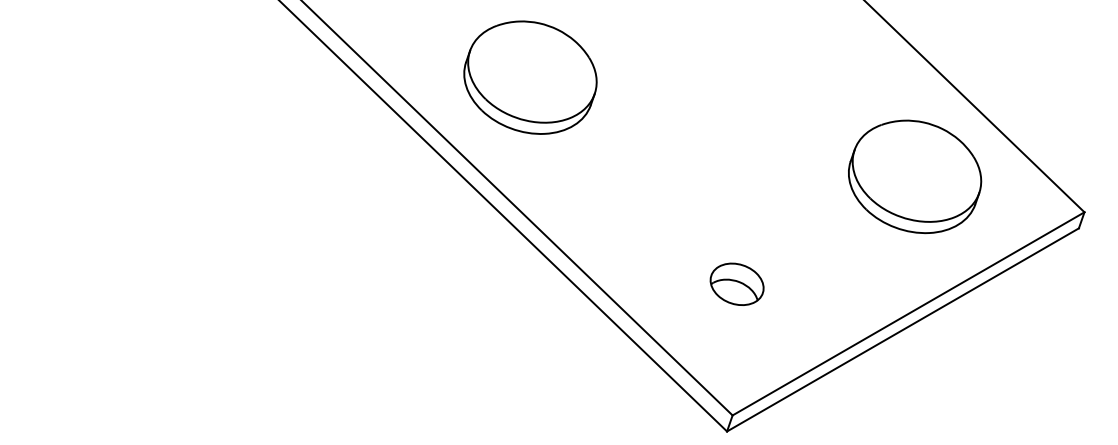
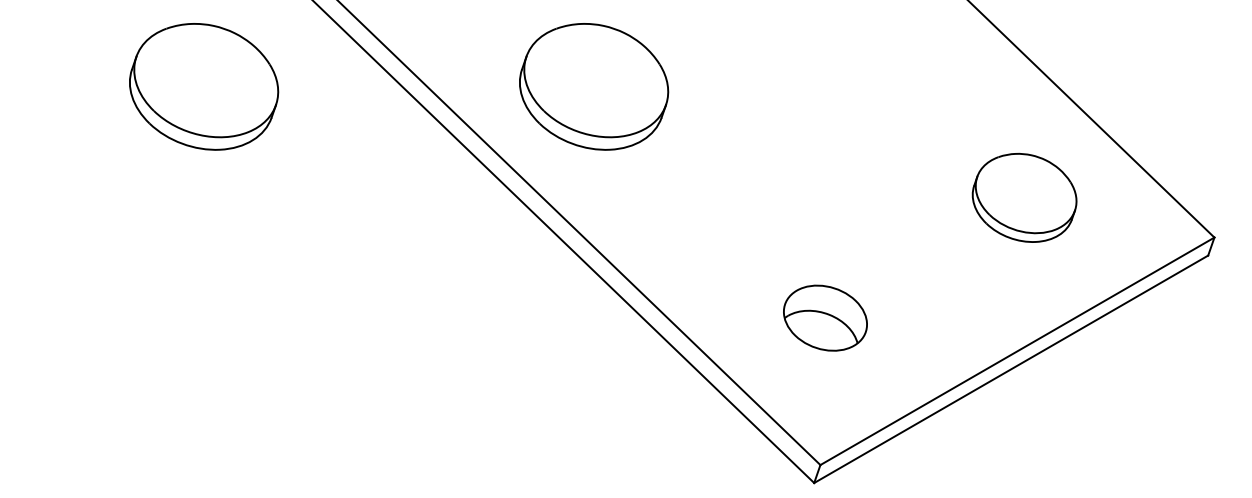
part: (182, 77) -> (204, 86), added
part: (914, 176) -> (1024, 197), size x0.7
part: (737, 284) -> (825, 318), size x1.4

